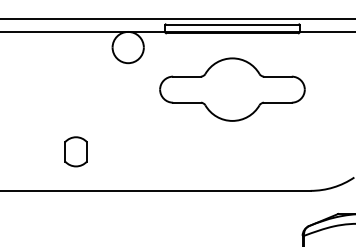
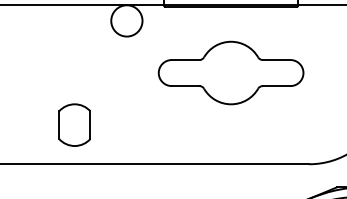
part: (232, 89) -> (231, 72), moved
part: (75, 151) -> (74, 124), size x1.43

